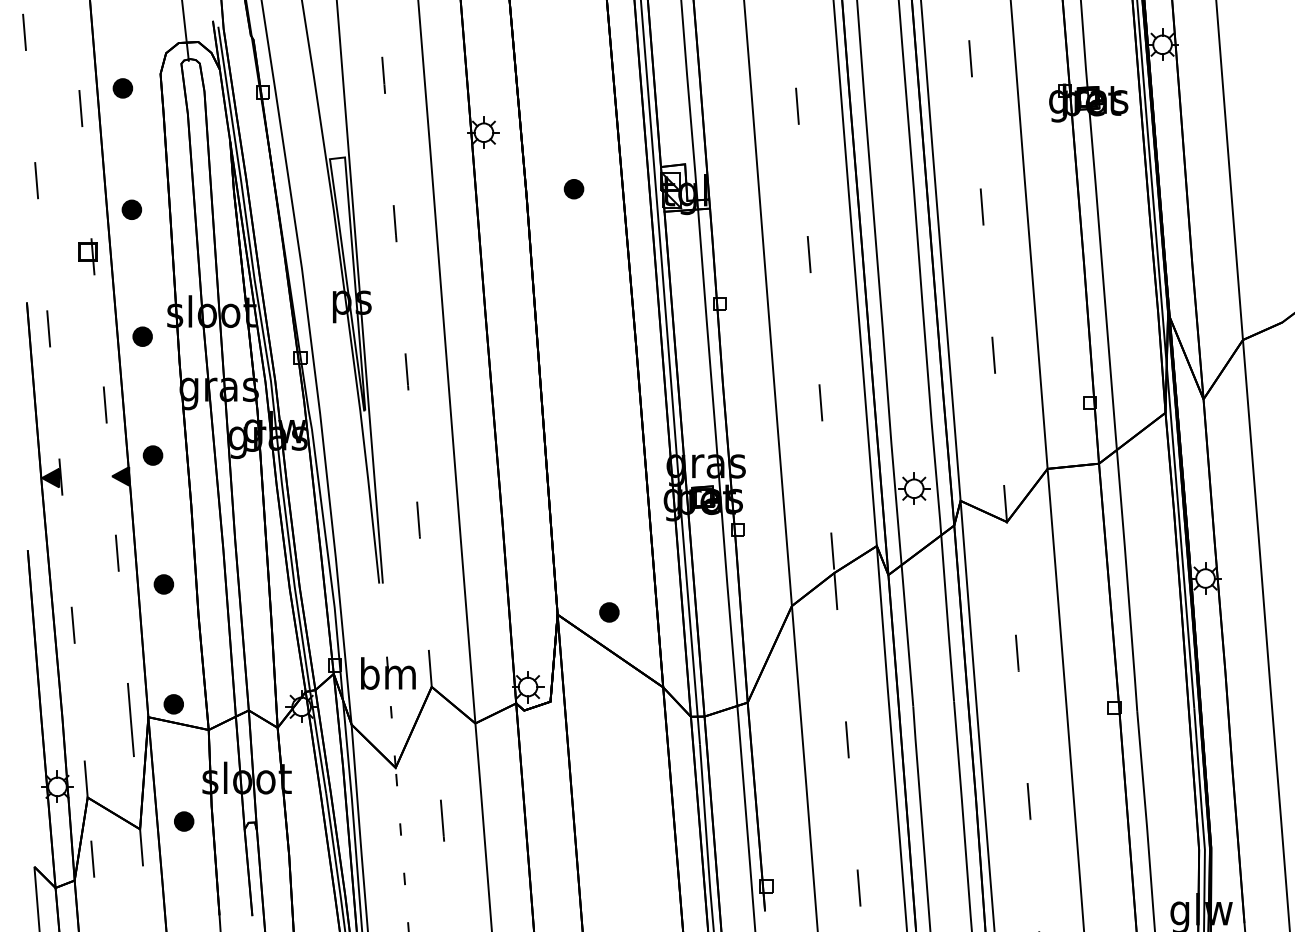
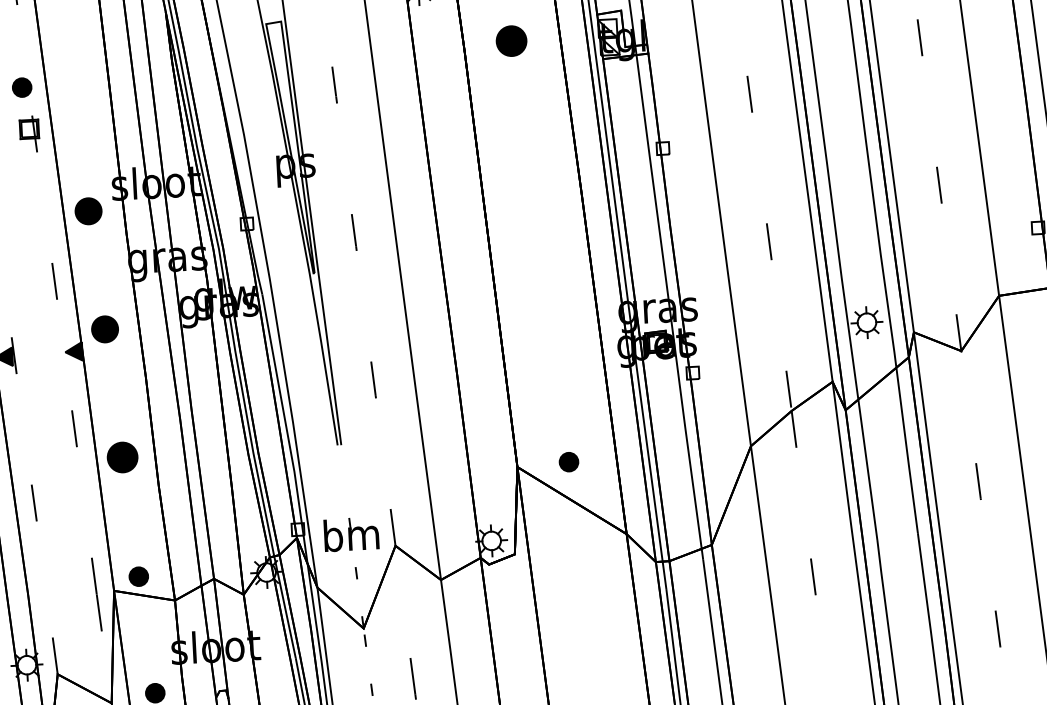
part: (573, 189) -> (511, 41), size x1.6
part: (131, 209) -> (21, 87), moved
part: (142, 336) -> (88, 211), size x1.4
part: (152, 455) -> (104, 329), size x1.4
part: (163, 584) -> (122, 457), size x1.6

